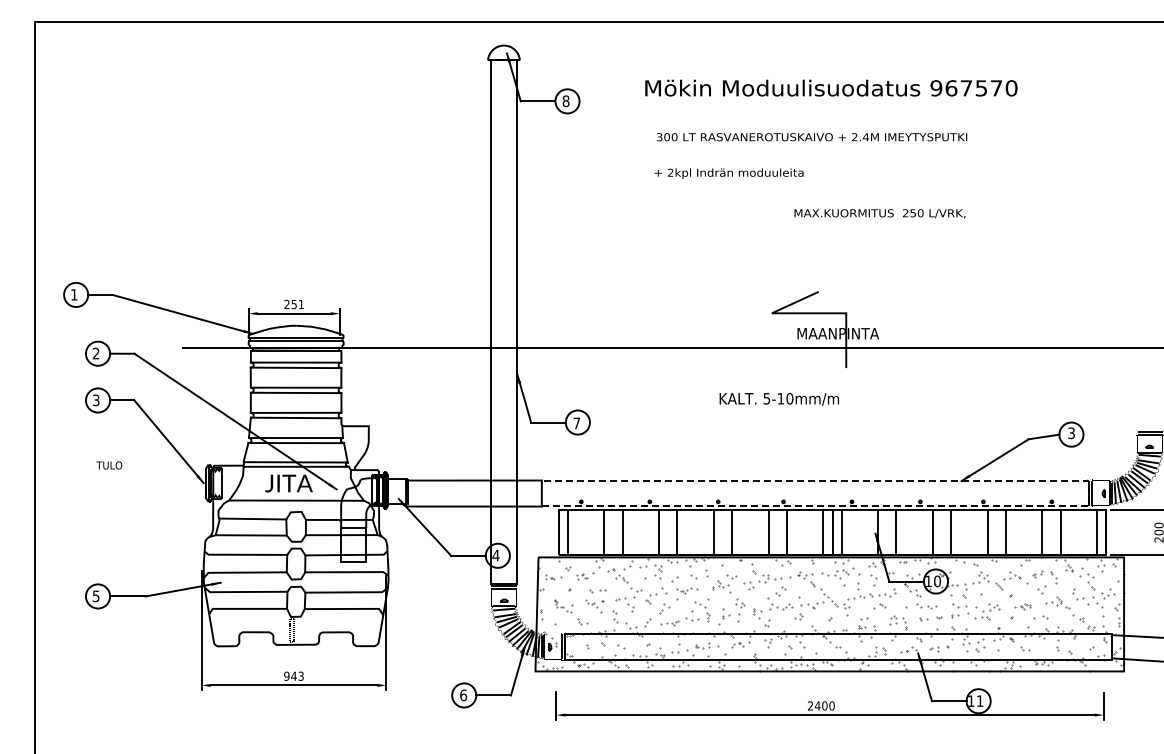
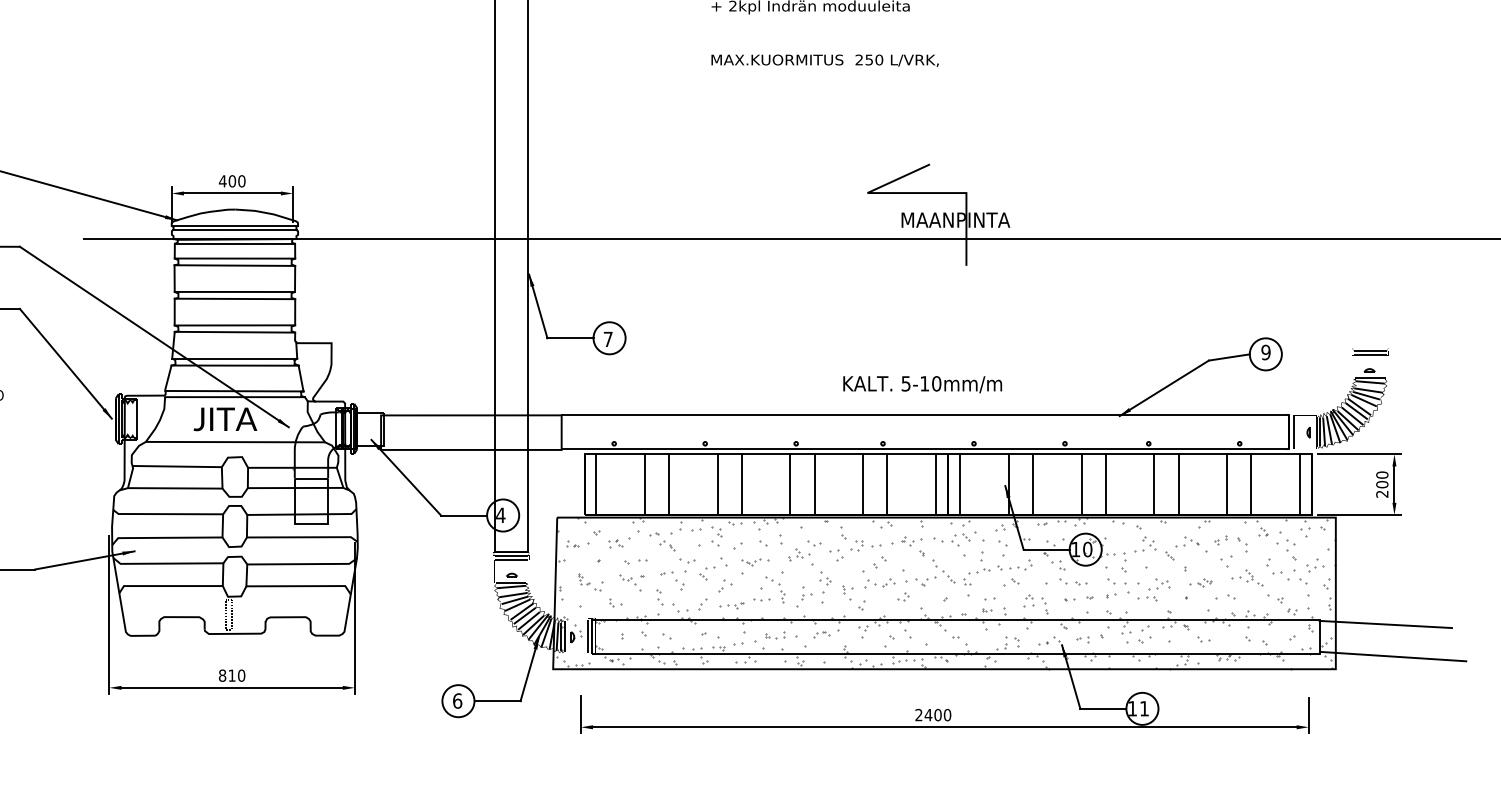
text: (879, 213) -> (824, 60), moved
text: (294, 304) -> (232, 181), 251 -> 400
text: (778, 399) -> (921, 384), moved
text: (1071, 432) -> (1265, 351), 3 -> 9
line: (1089, 493) -> (1289, 432), dashed -> solid
text: (293, 675) -> (231, 674), 943 -> 810

